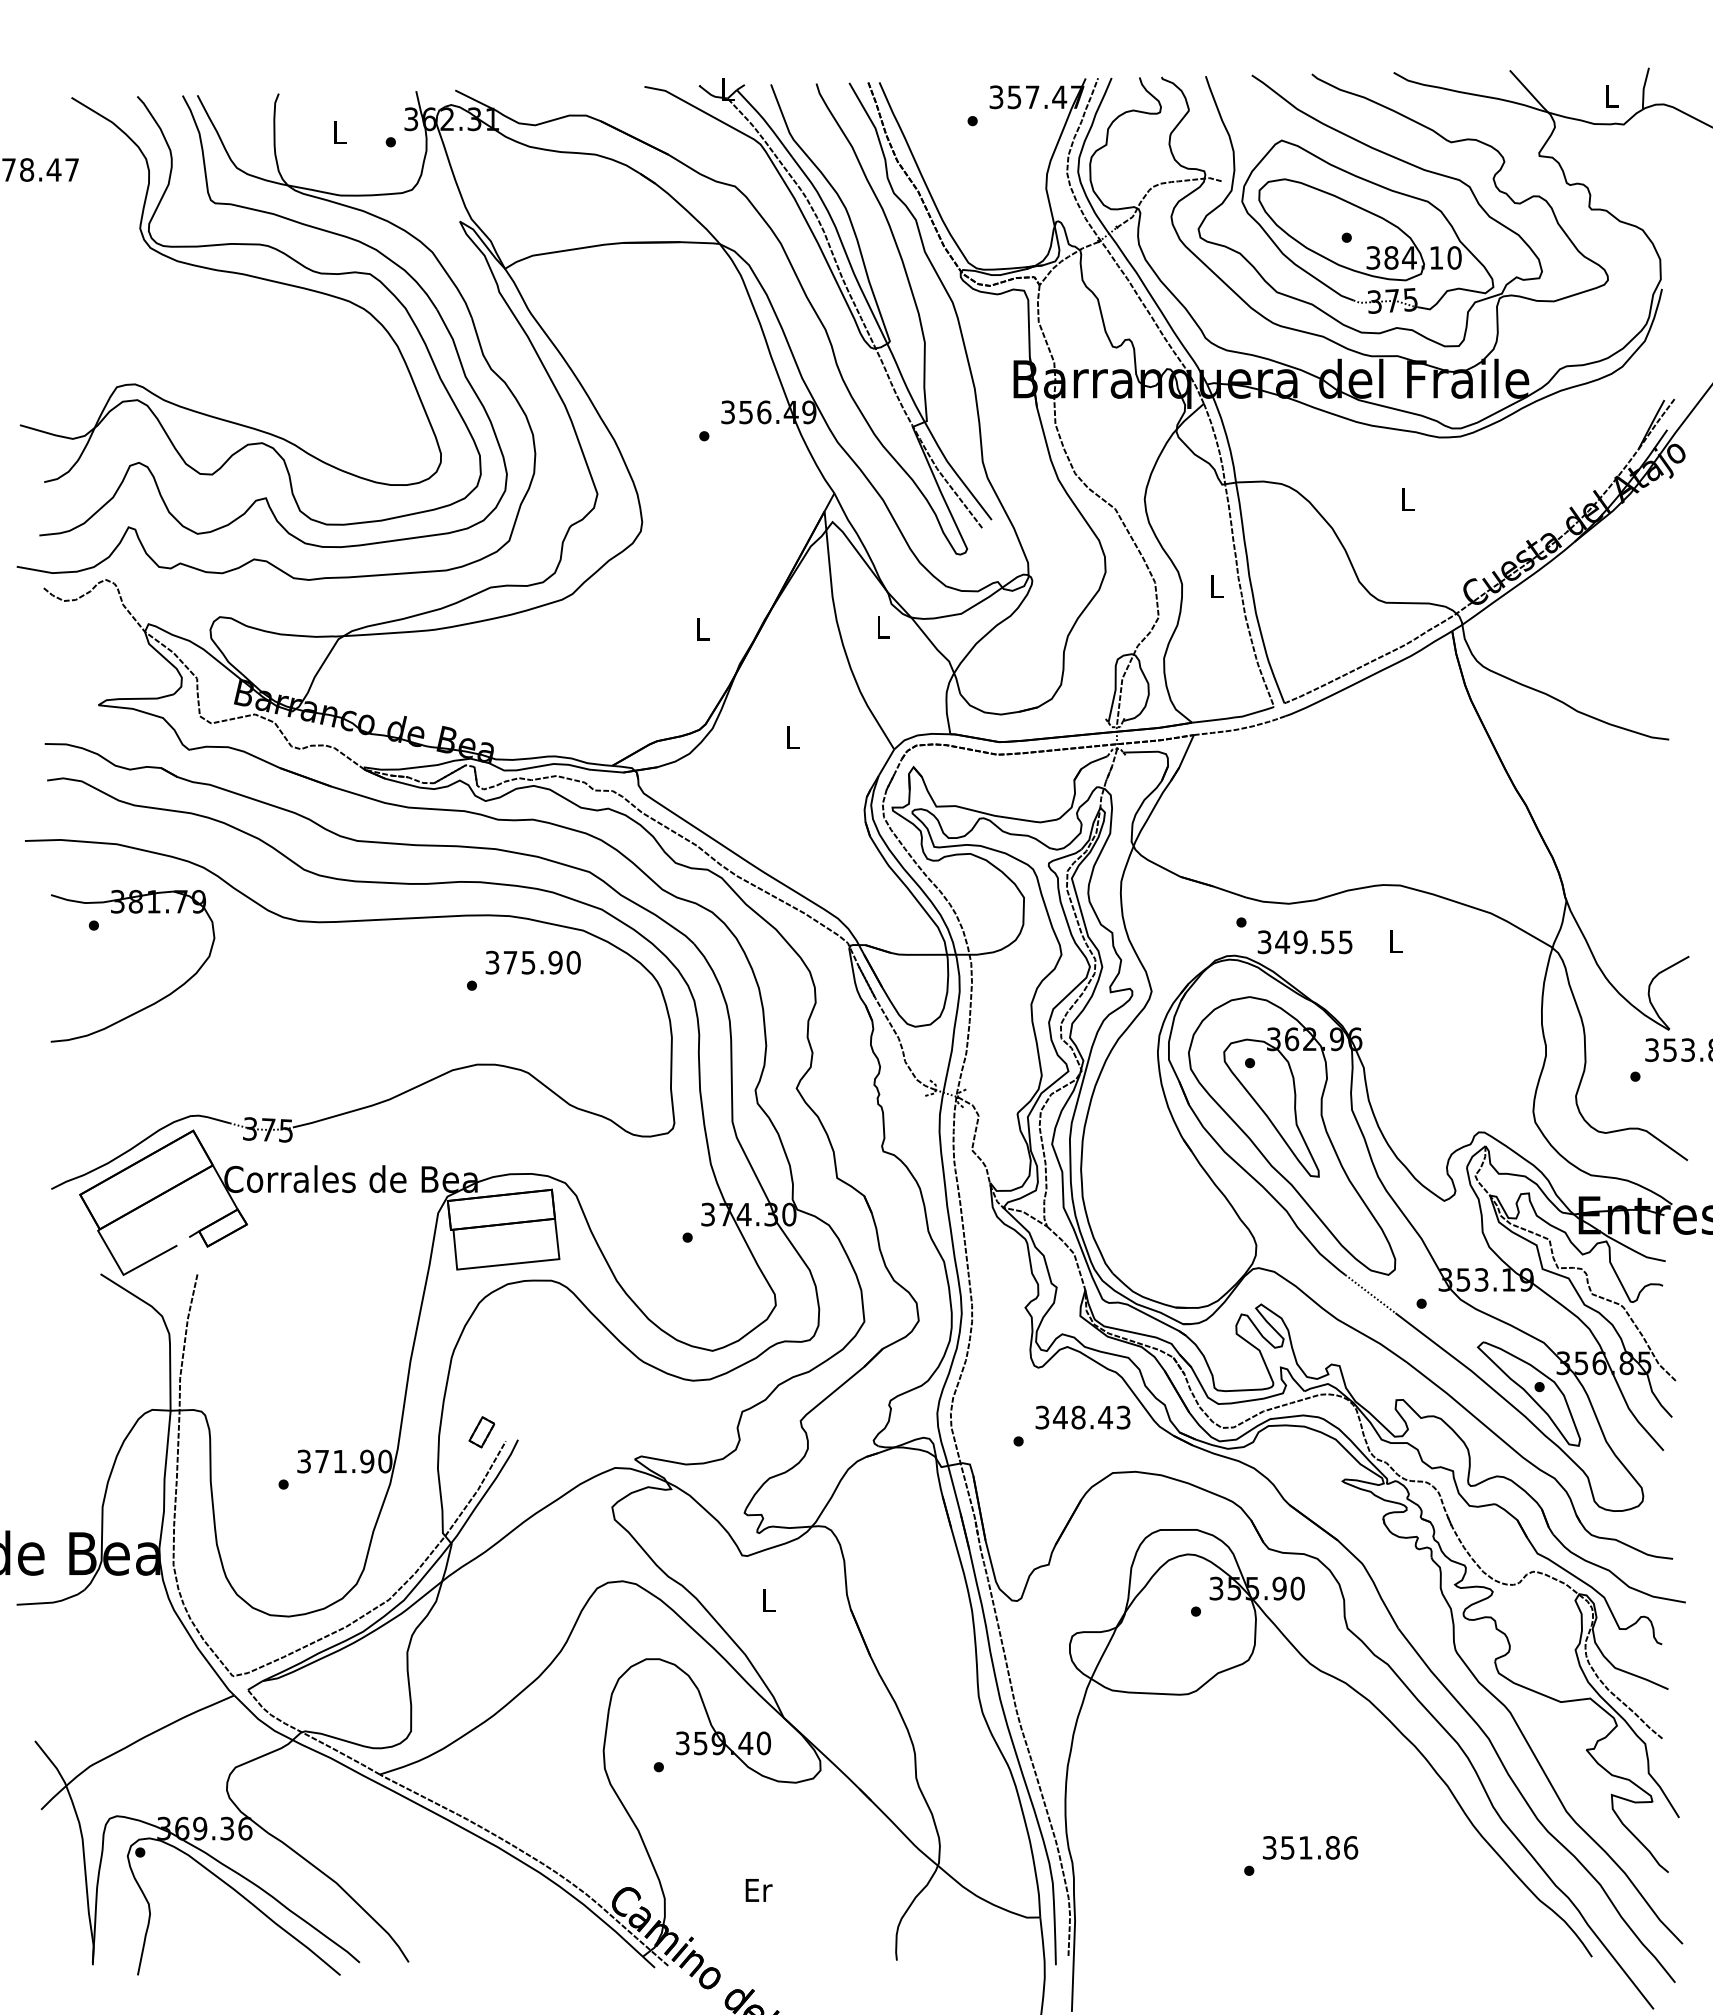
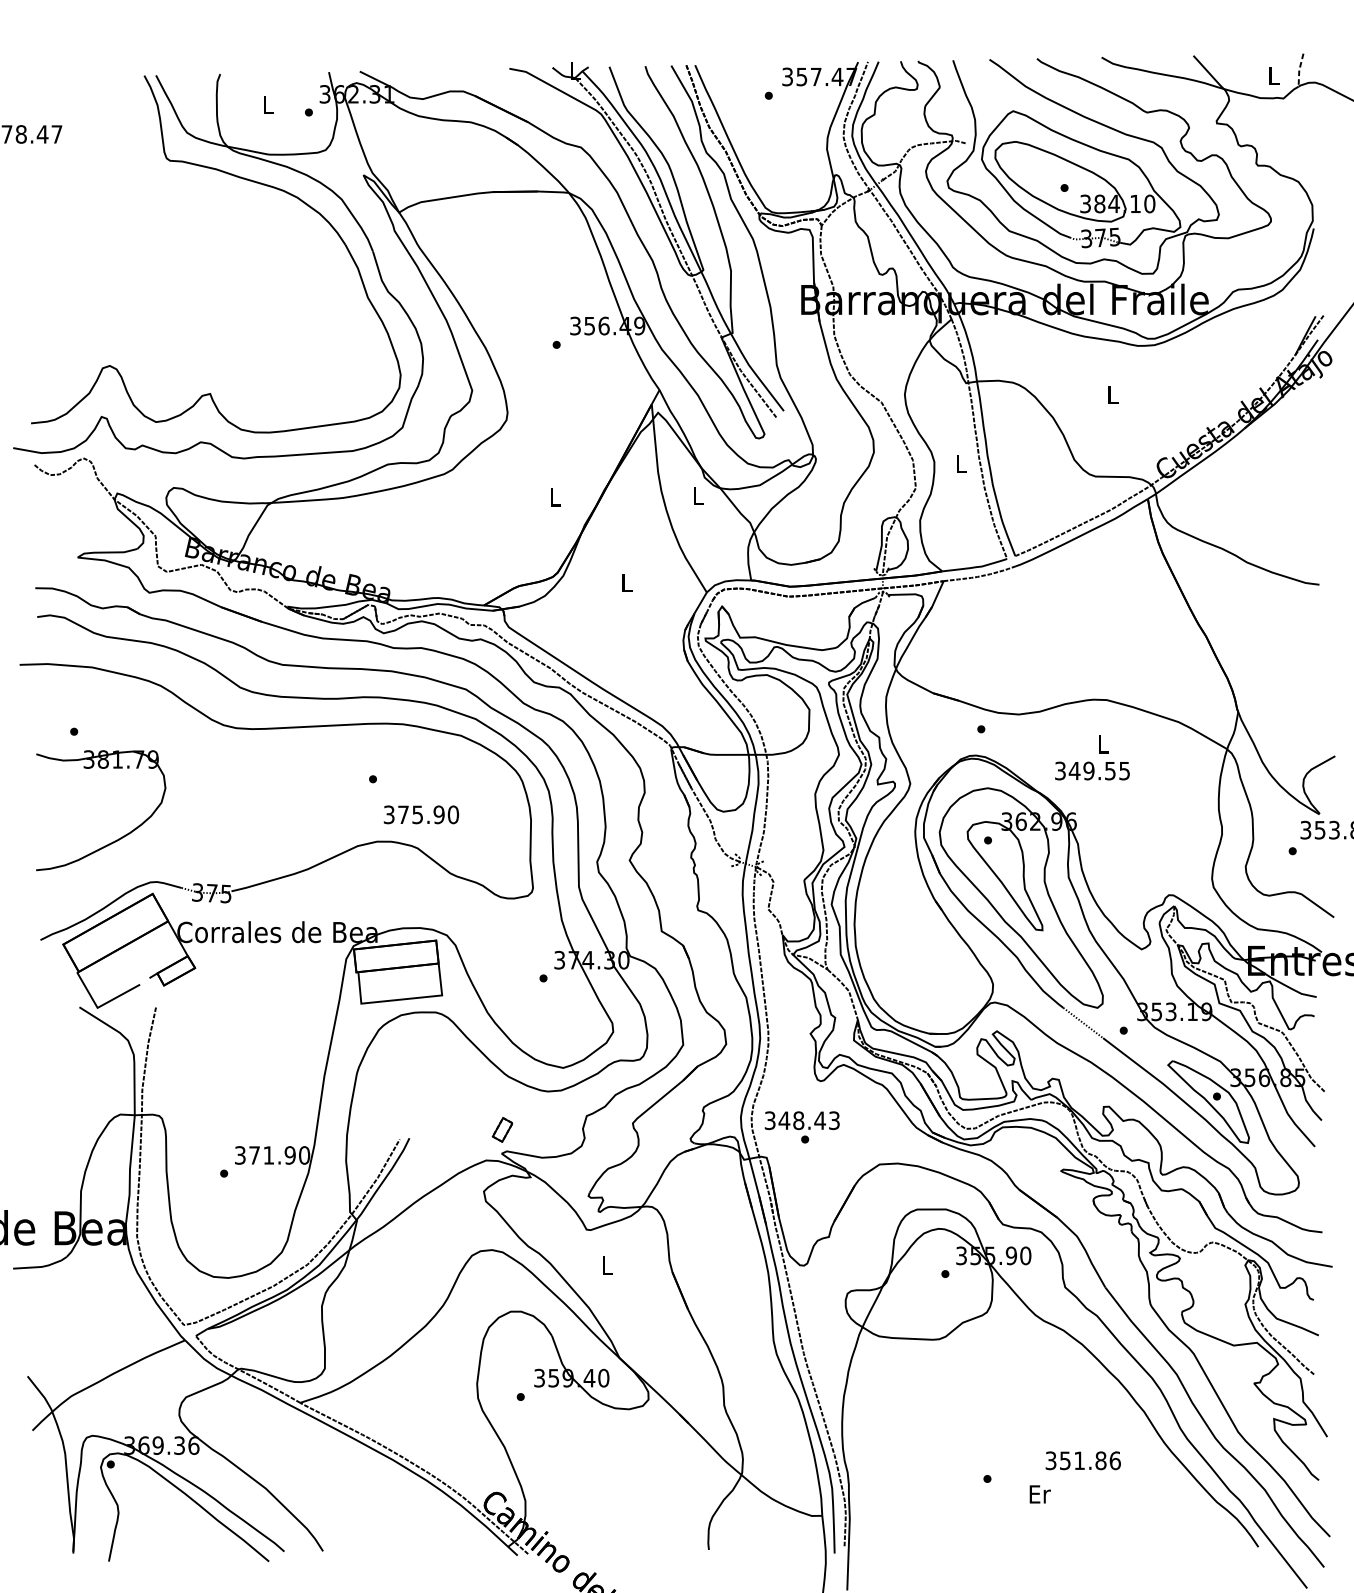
line: (1643, 89) -> (1299, 70), solid -> dashed
part: (256, 278) -> (202, 220), removed
text: (1304, 942) -> (1092, 771), moved
text: (532, 962) -> (420, 814), moved
part: (150, 1004) -> (114, 840), moved
text: (1082, 1417) -> (801, 1120), moved
part: (481, 1432) -> (502, 1130), moved
text: (1310, 1847) -> (1083, 1460), moved
text: (758, 1890) -> (1039, 1494), moved

